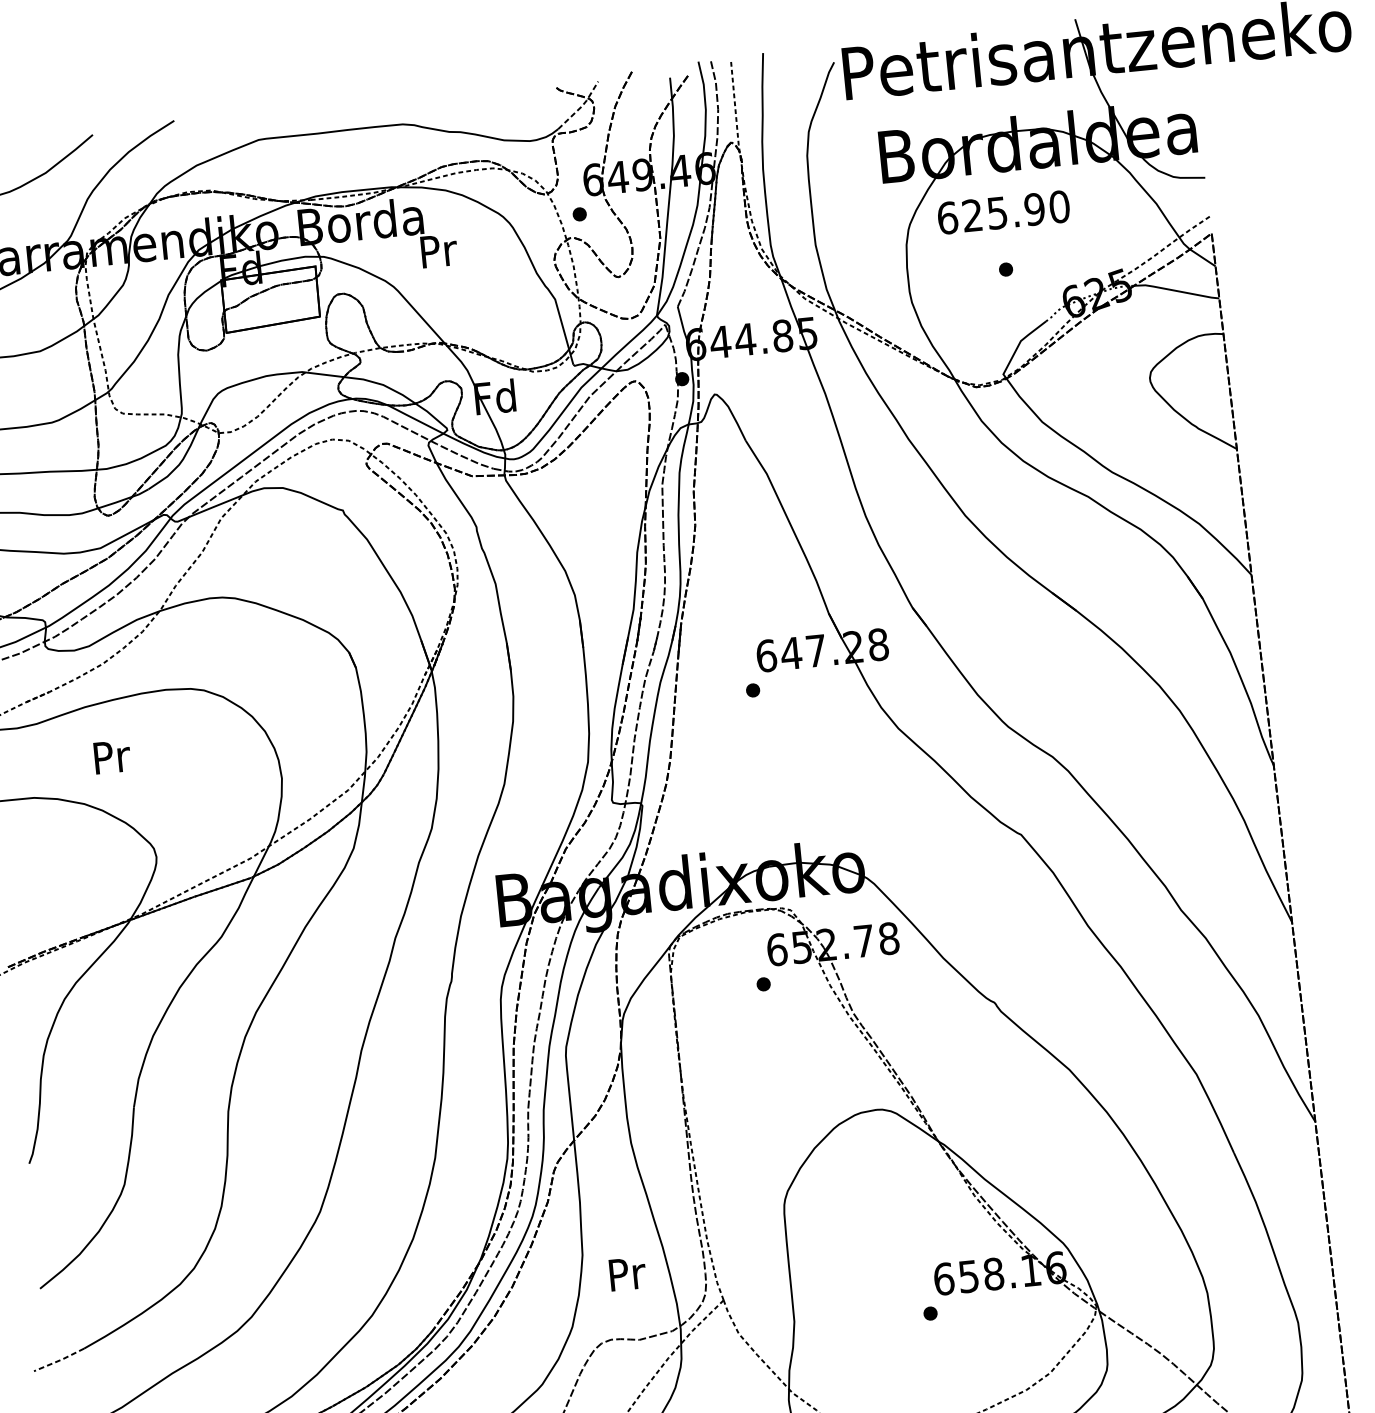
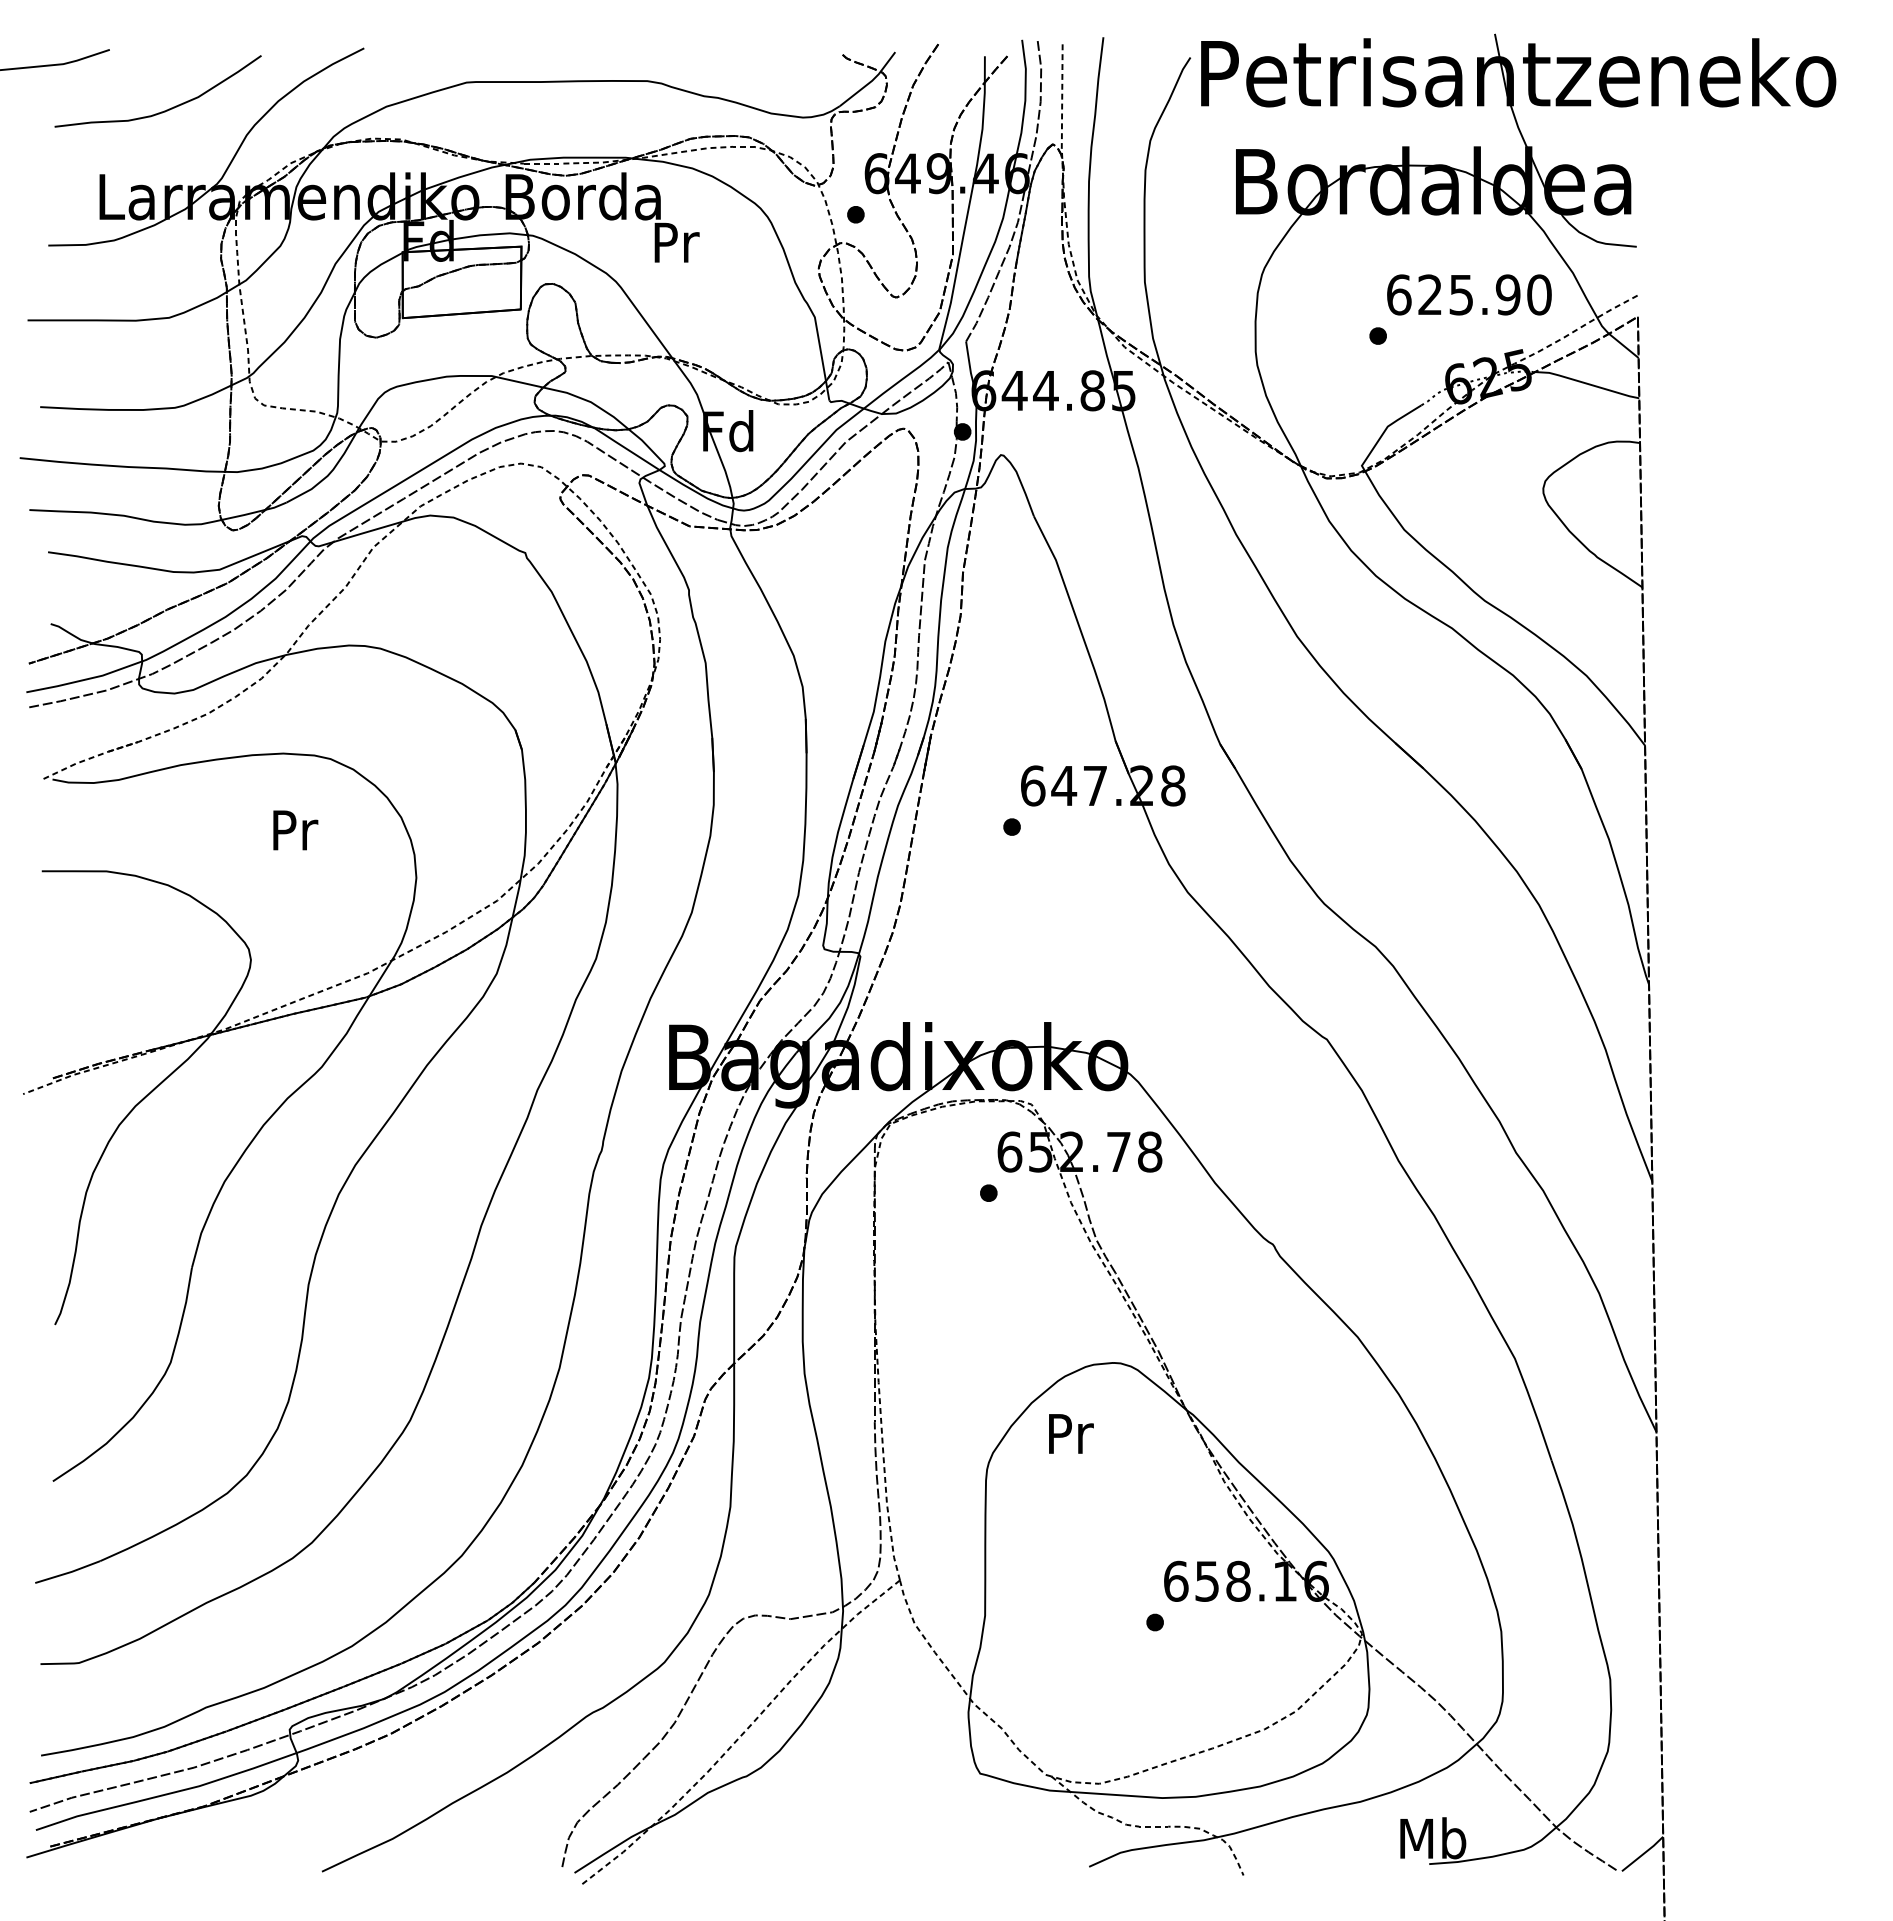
line: (581, 106) -> (871, 81), dashed -> solid
text: (1003, 212) -> (1469, 294), moved
text: (112, 757) -> (295, 830), moved
text: (627, 1273) -> (1071, 1433), moved
line: (59, 1360) -> (68, 1572), dashed -> solid

